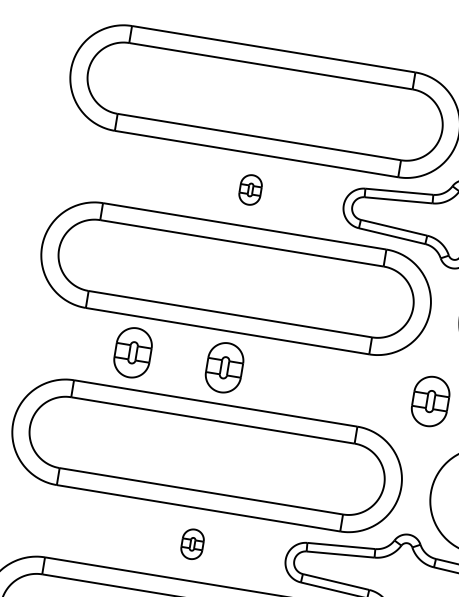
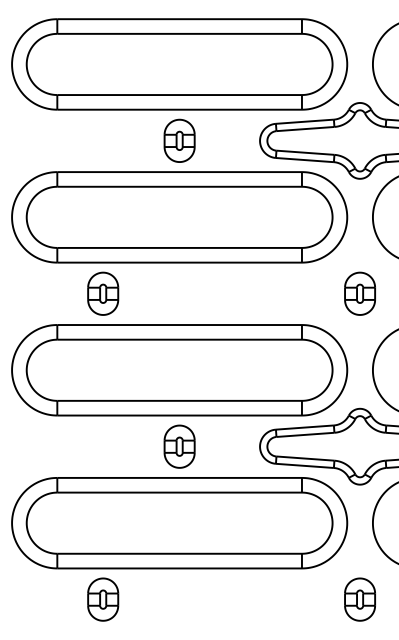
part: (250, 189) -> (179, 140), size x1.67
part: (225, 367) -> (182, 293), removed
part: (192, 544) -> (179, 446), size x1.67

